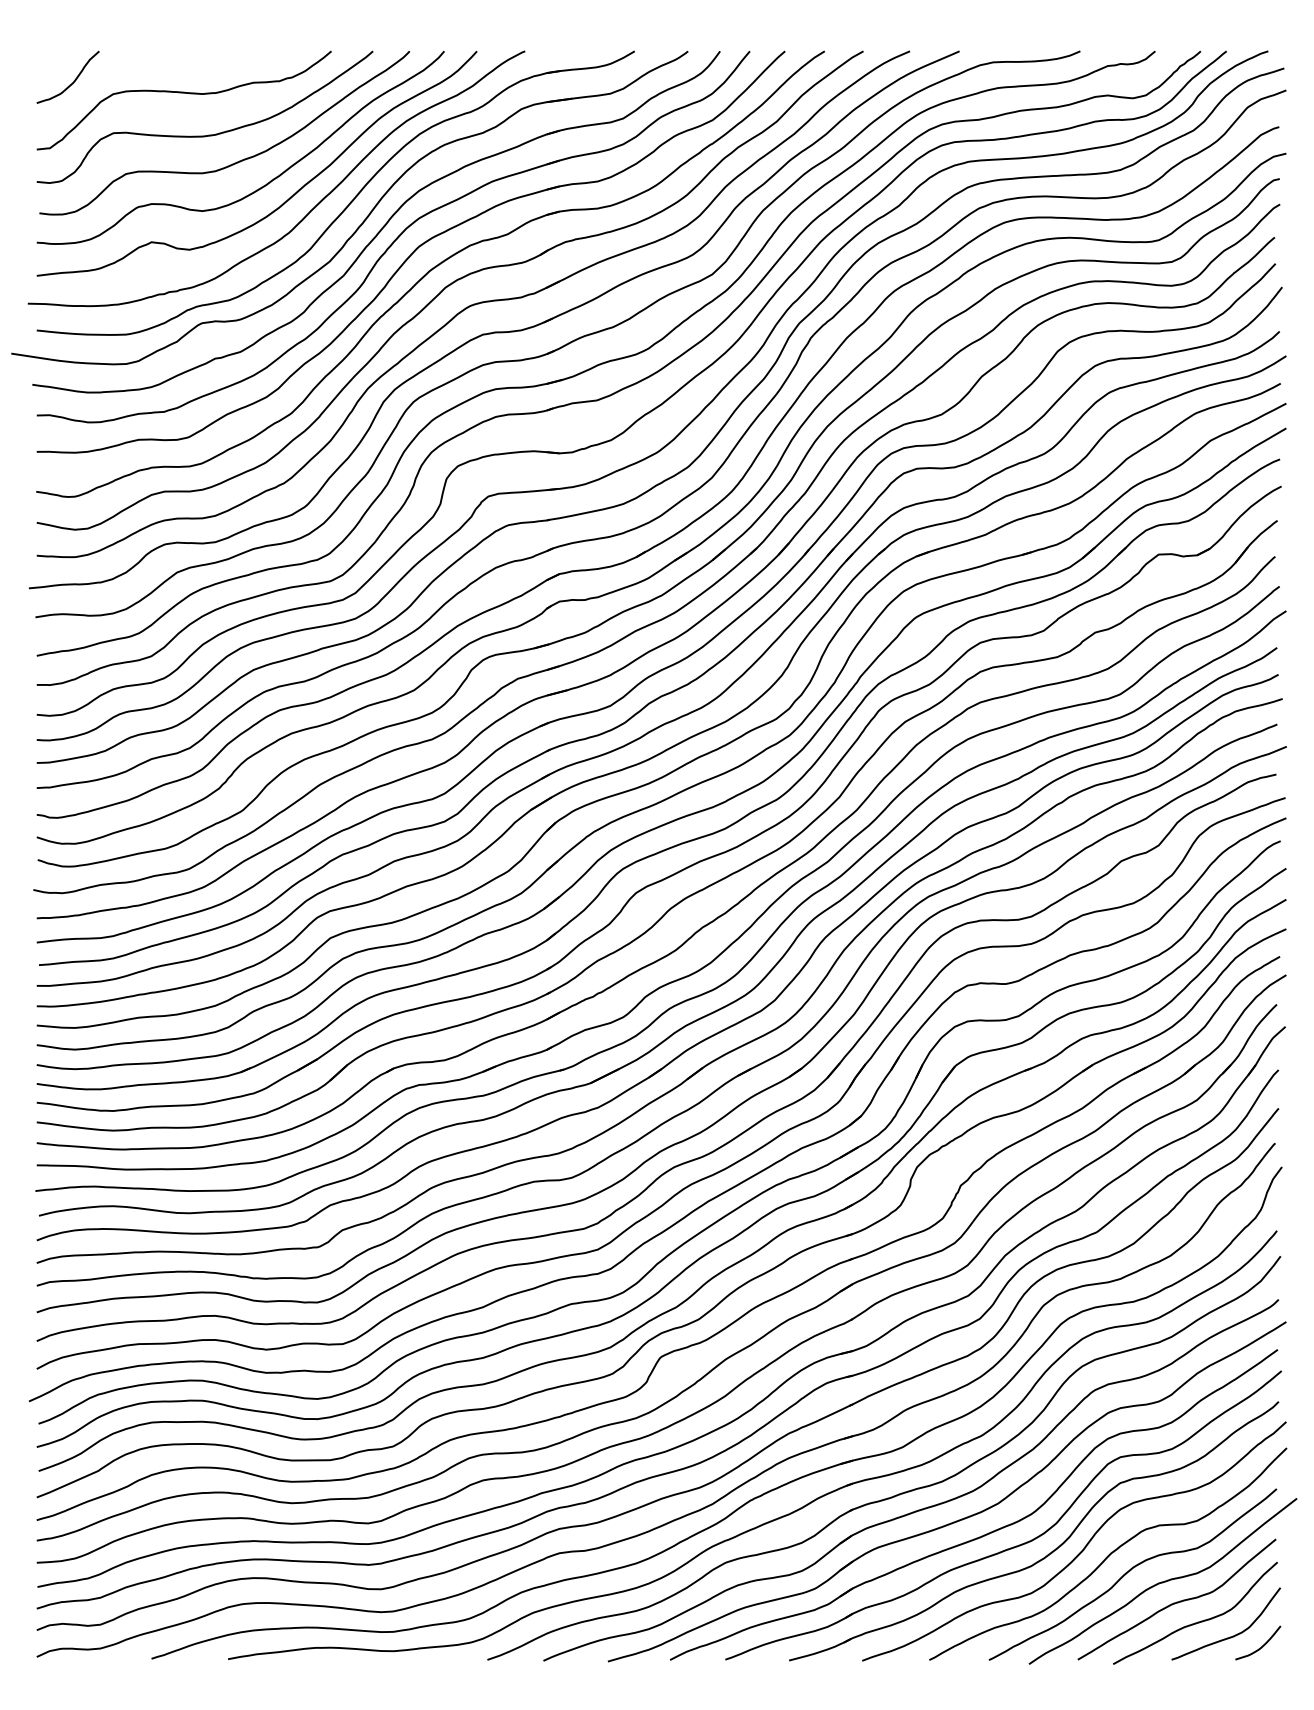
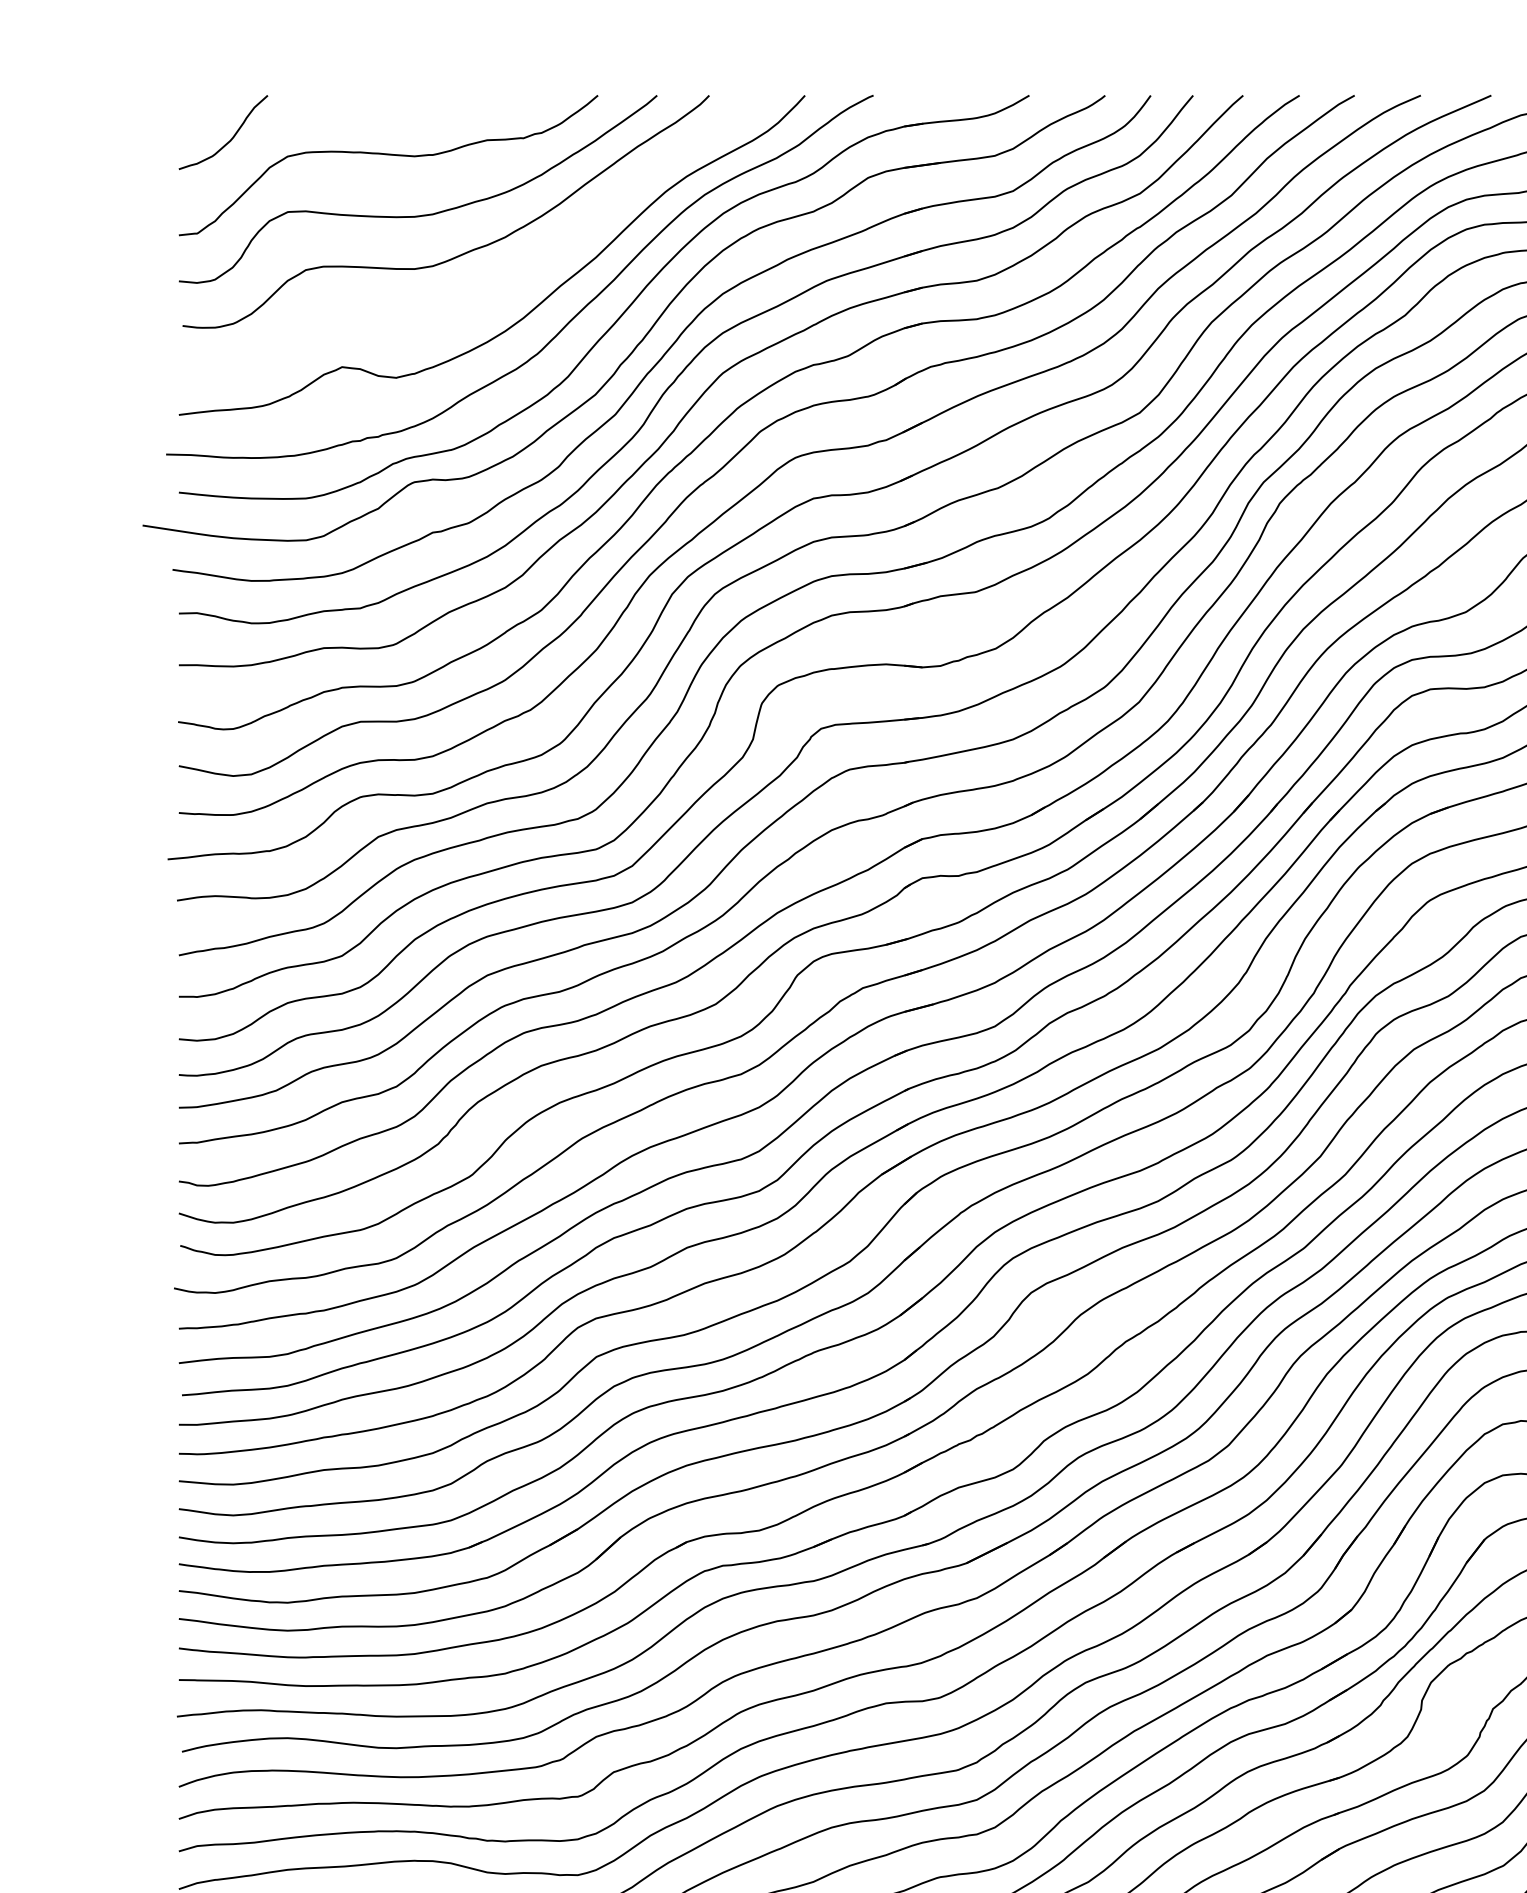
curve: (261, 186) -> (498, 287), removed

